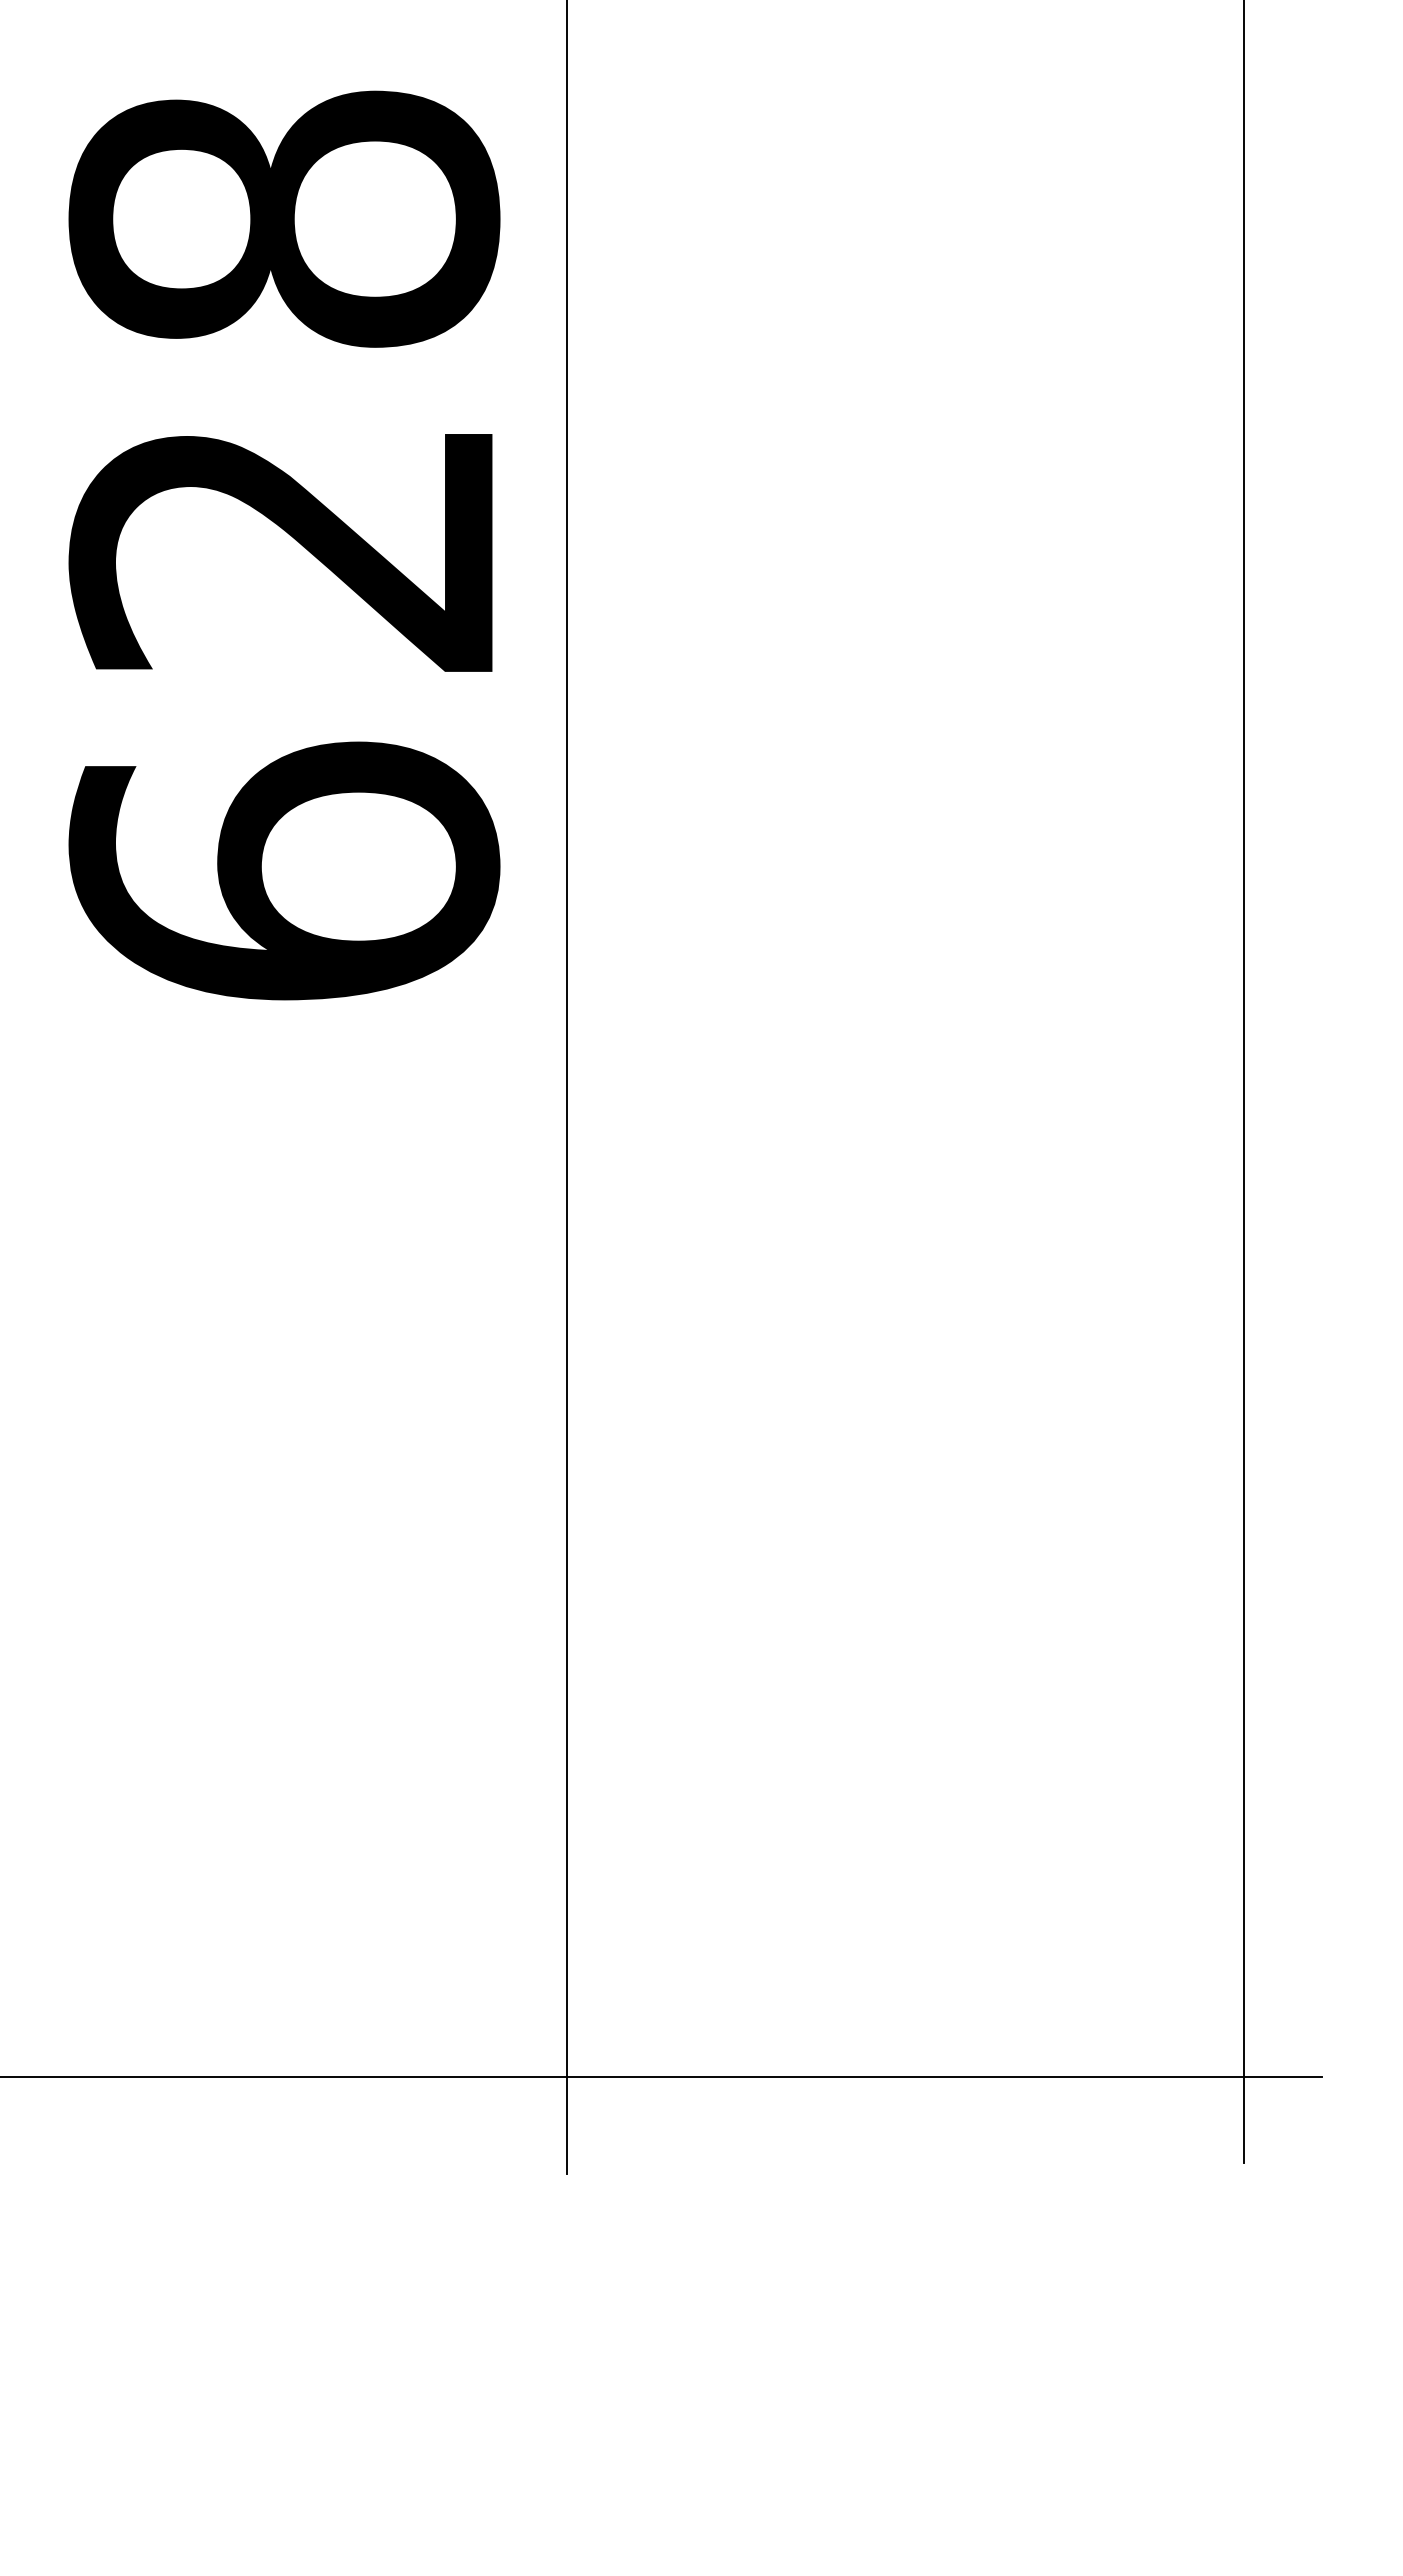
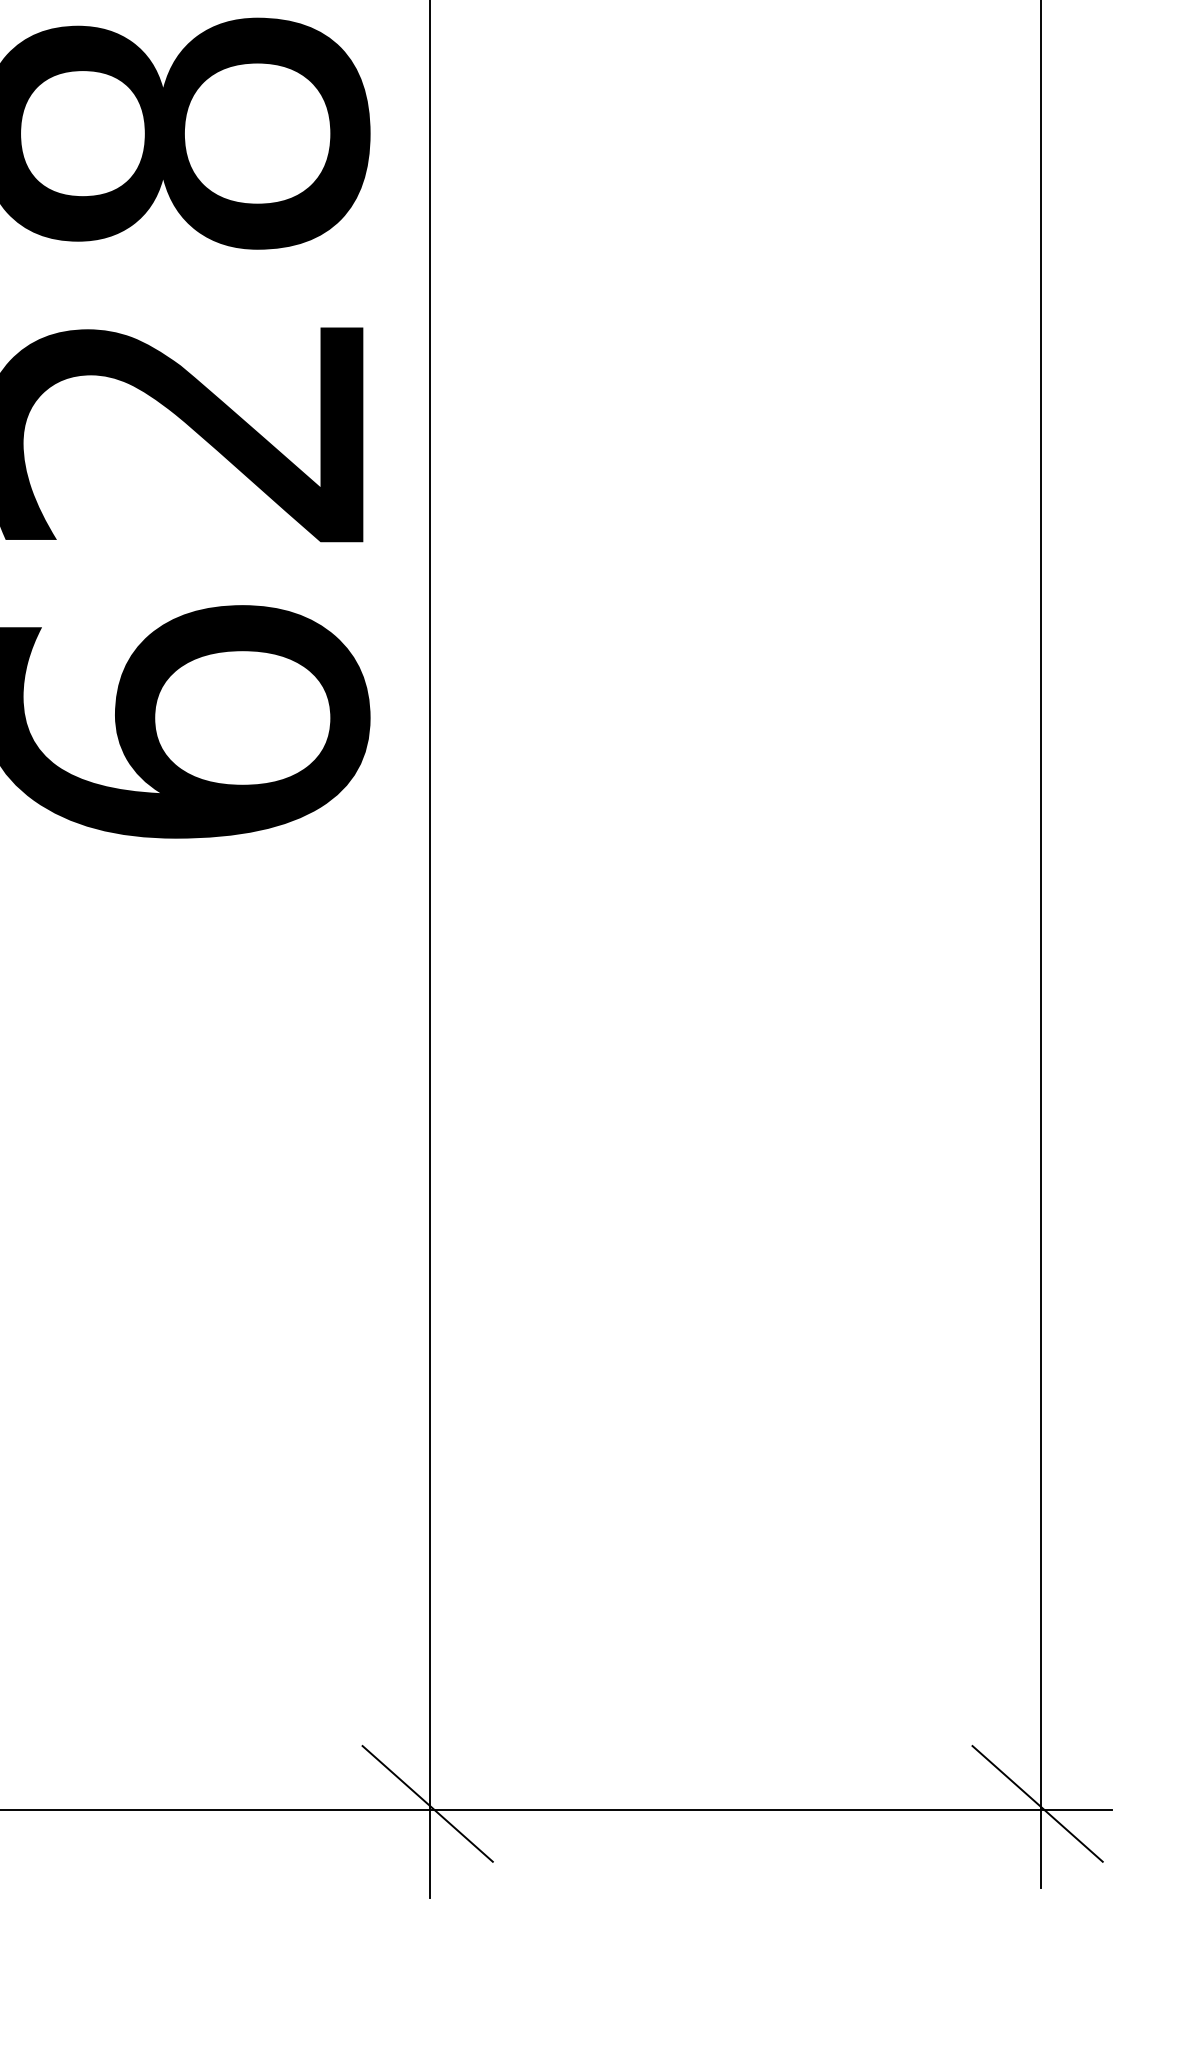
line: (563, 2069) -> (427, 1803), added
line: (1239, 2069) -> (1037, 1803), added

